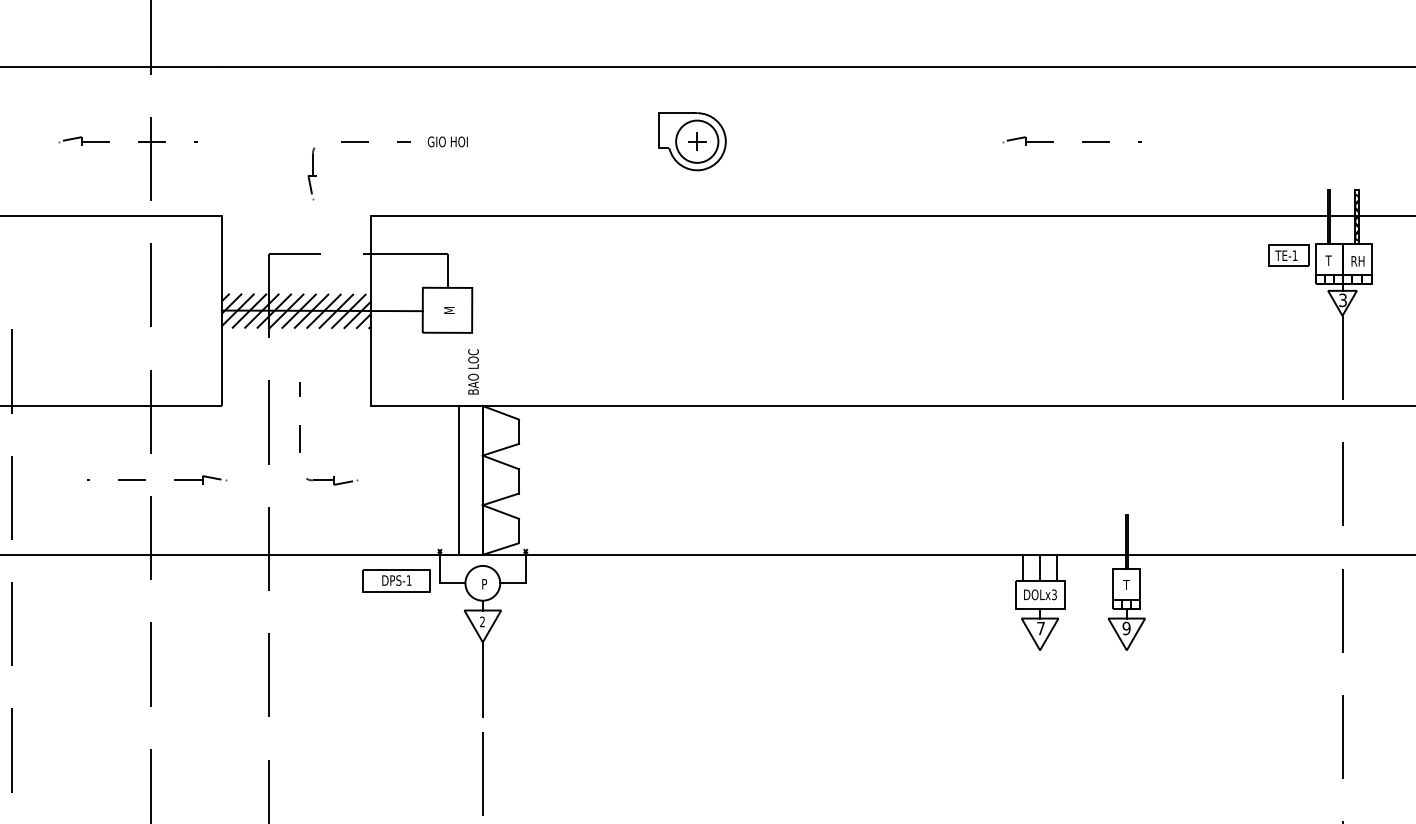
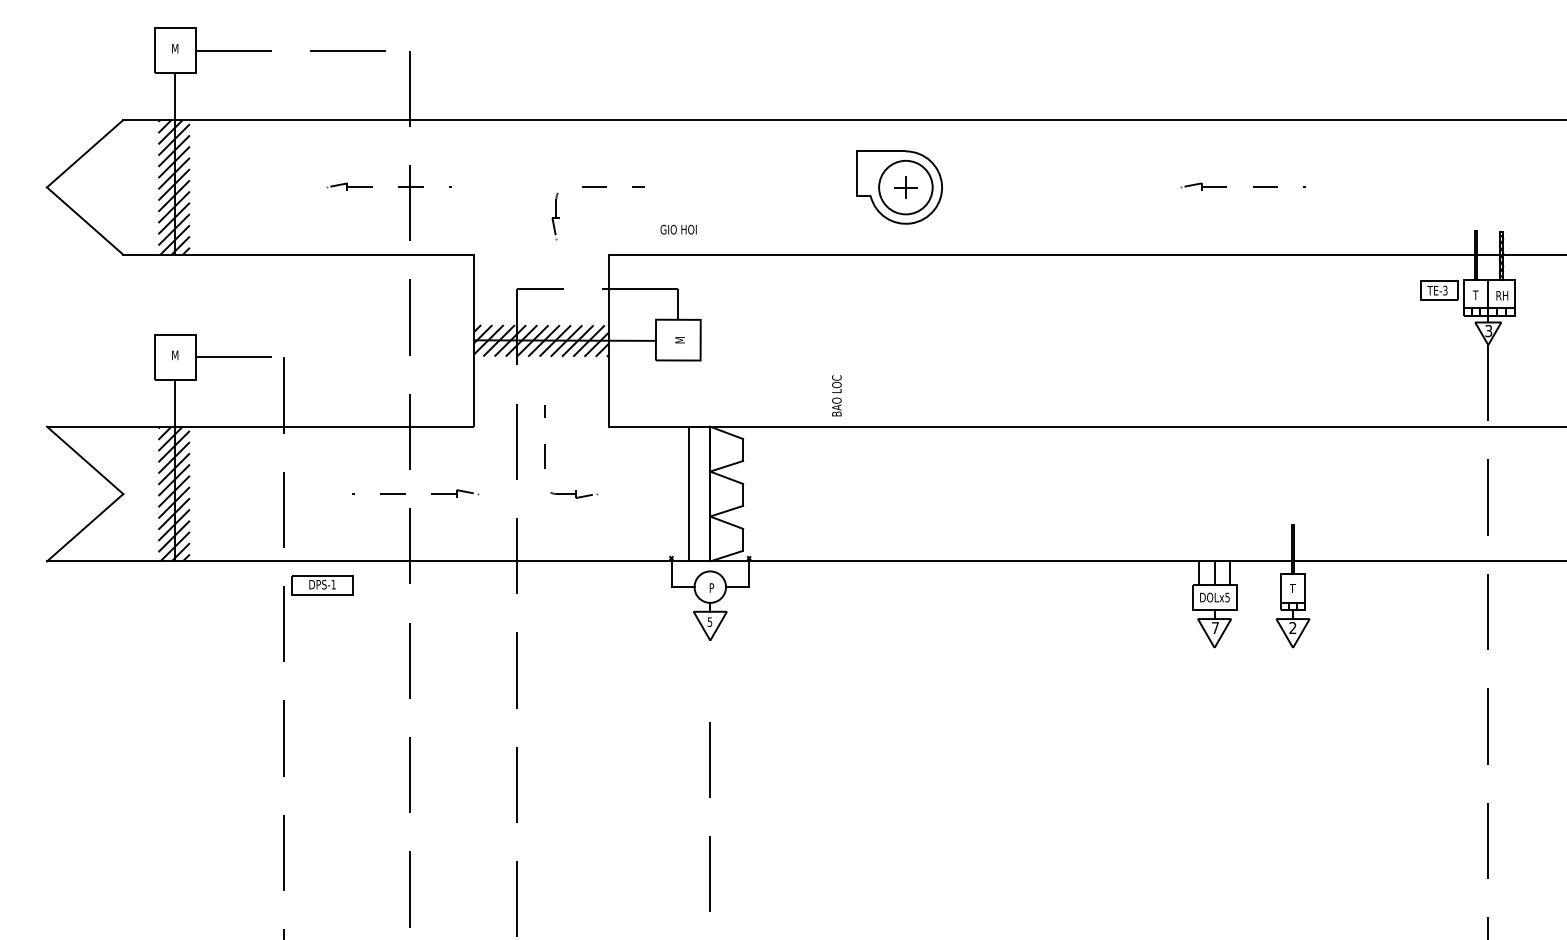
text: (447, 141) -> (678, 229), moved
part: (693, 141) -> (900, 187), size x1.4
text: (1295, 255) -> (1445, 290), TE-1 -> TE-3
text: (473, 371) -> (836, 395), moved
part: (396, 581) -> (322, 585), moved
text: (1054, 593) -> (1227, 596), DOLx3 -> DOLx5
text: (481, 621) -> (709, 621), 2 -> 5
text: (1126, 628) -> (1292, 628), 9 -> 2
line: (483, 679) -> (710, 674), removed

